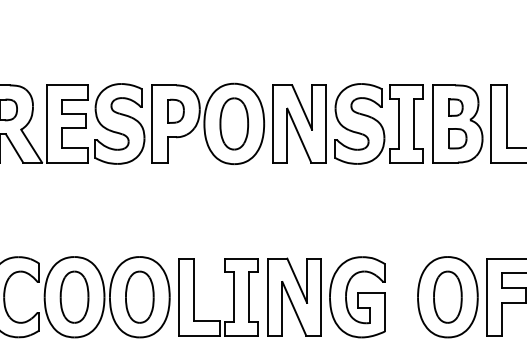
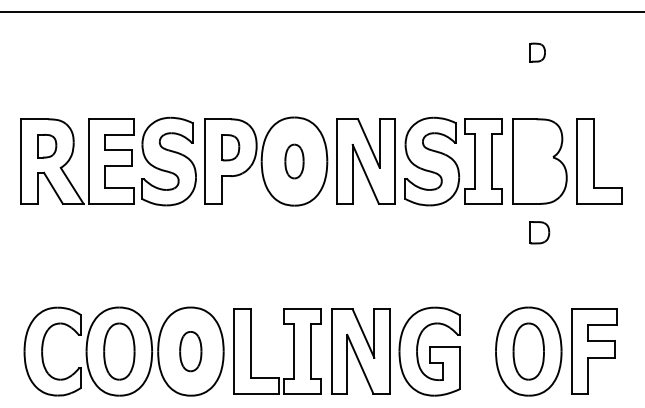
part: (455, 107) -> (537, 52), moved
part: (234, 123) -> (294, 161), size x0.6
part: (457, 138) -> (539, 232), moved
part: (139, 297) -> (190, 351), size x0.7

